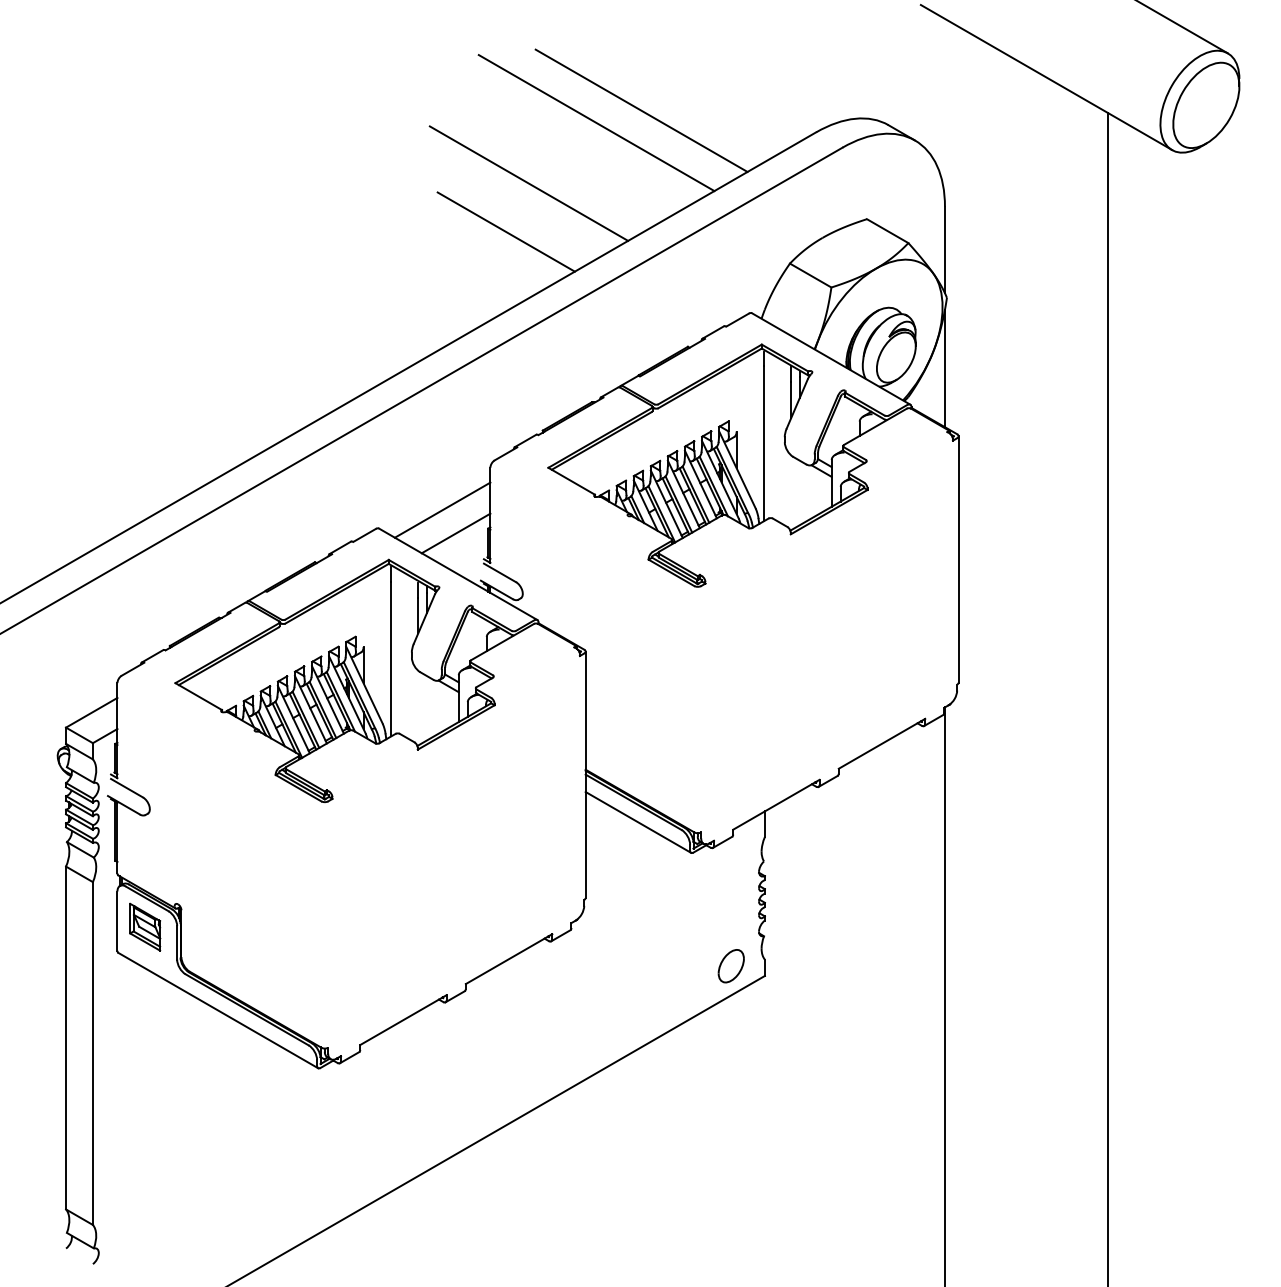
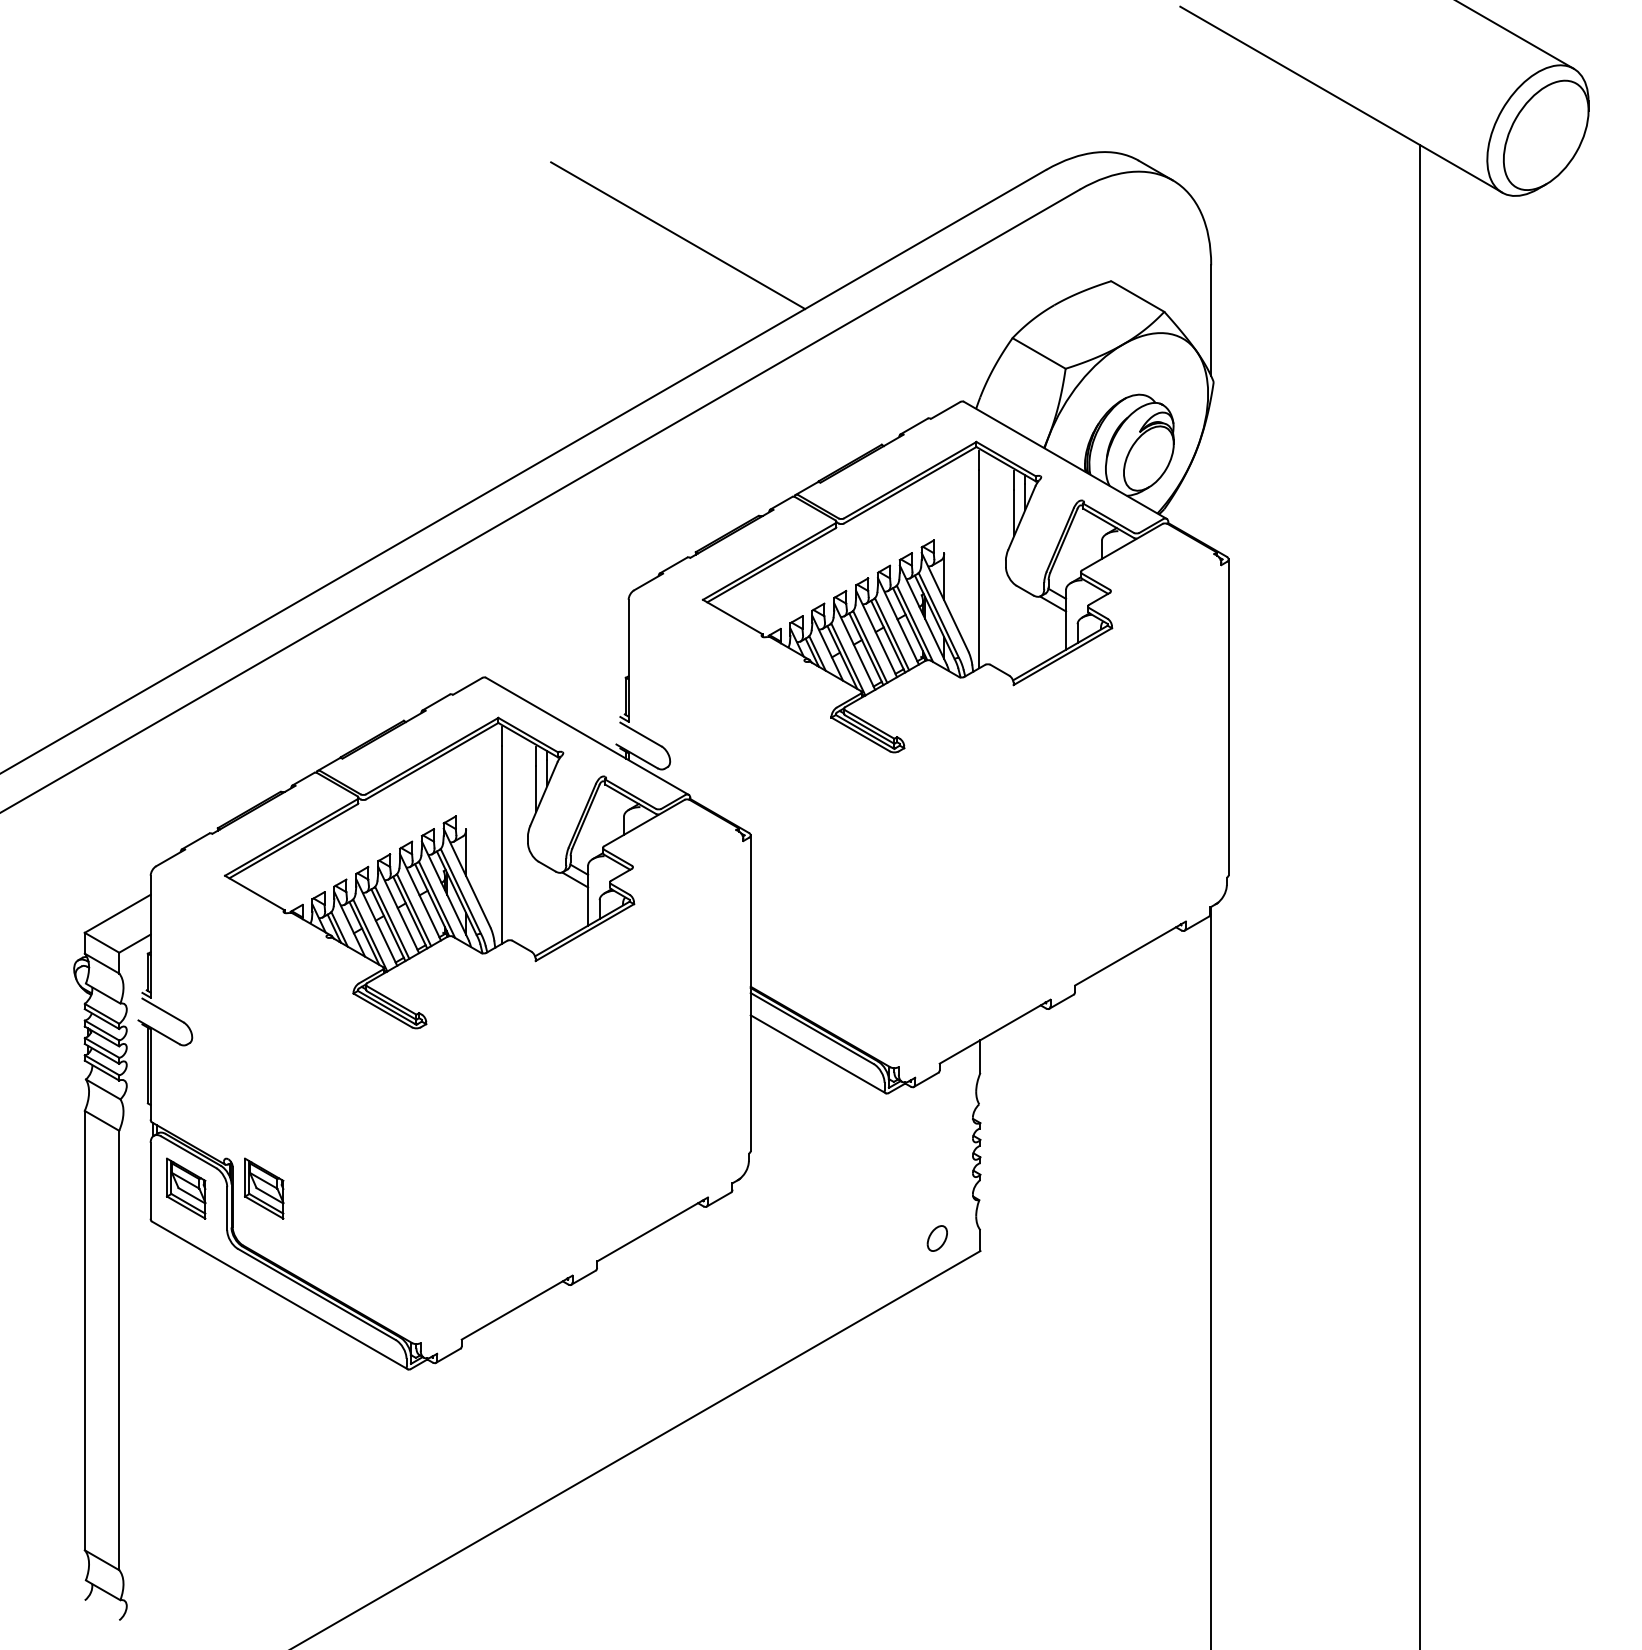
line: (641, 110) -> (822, 141), removed
line: (596, 122) -> (764, 157), removed
line: (505, 231) -> (648, 297), removed
line: (945, 368) -> (1211, 472), removed
line: (442, 509) -> (567, 653), removed
line: (455, 533) -> (584, 683), removed
part: (206, 927) -> (264, 1188), added
part: (731, 966) -> (937, 1238), size x0.6

